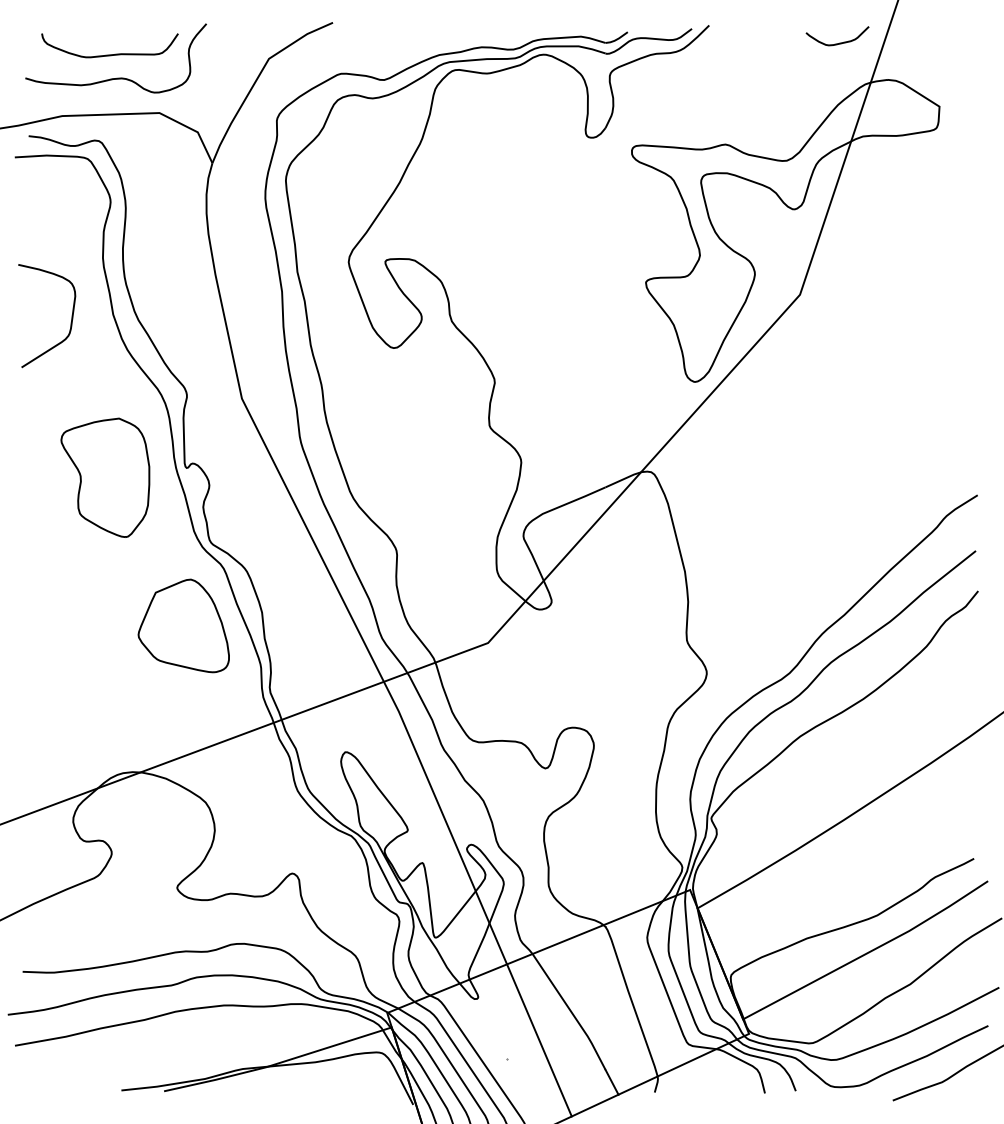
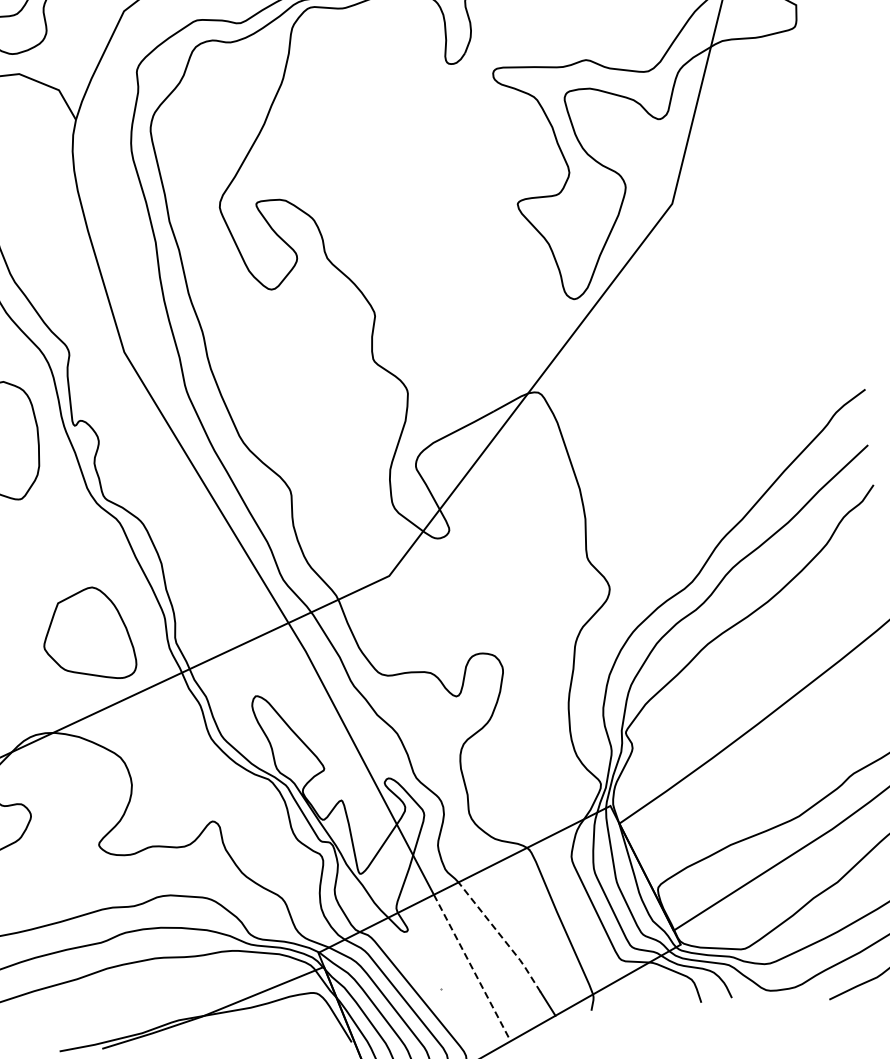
part: (183, 625) -> (88, 633), moved
line: (571, 1011) -> (501, 936), solid -> dashed
line: (539, 1040) -> (472, 968), solid -> dashed

